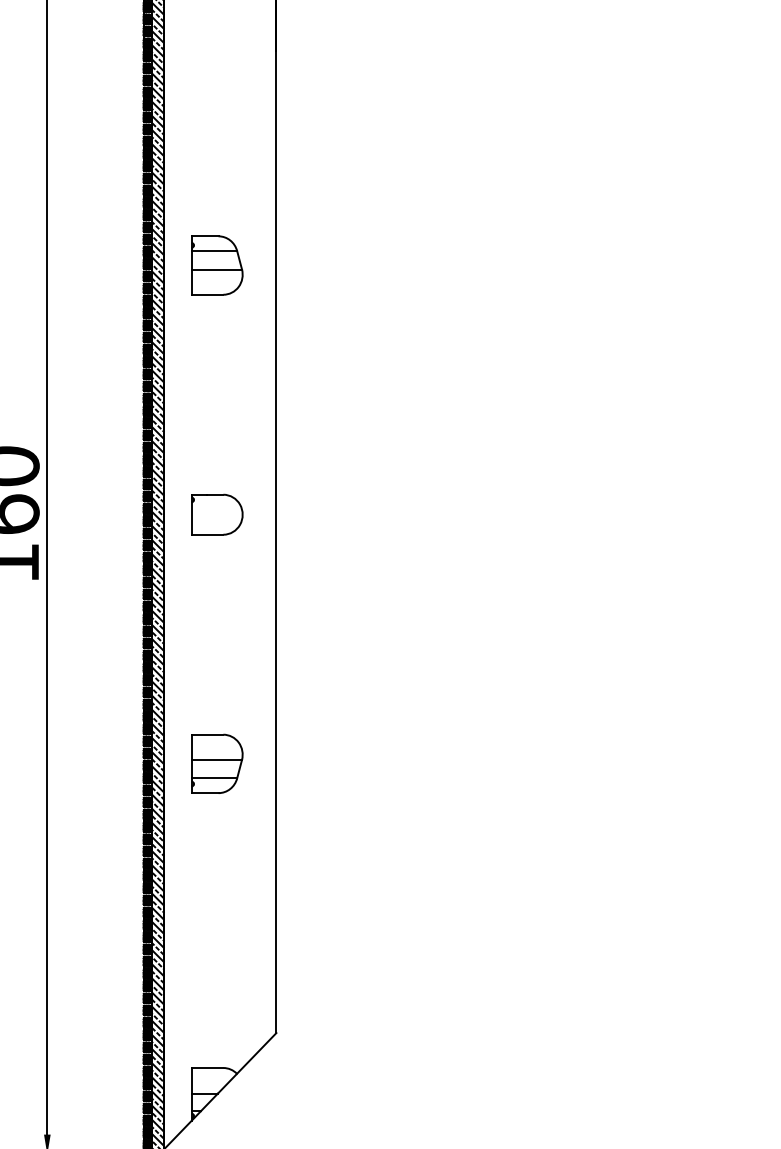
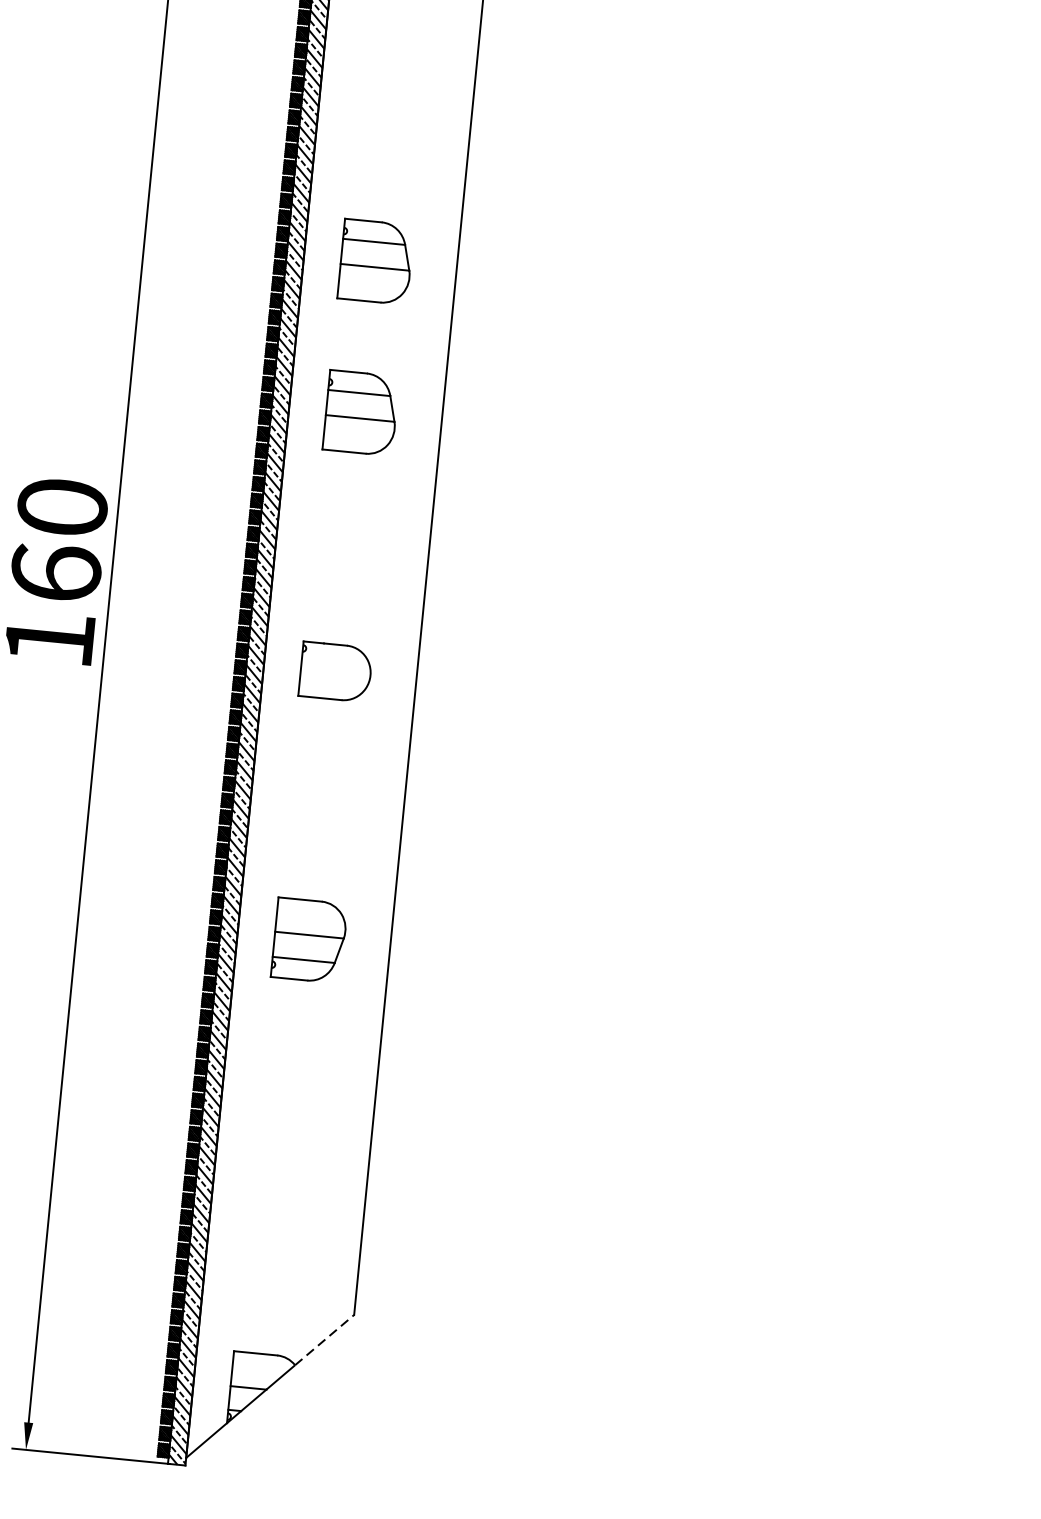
part: (217, 376) -> (361, 413), added
part: (217, 514) -> (336, 671), moved
line: (257, 1053) -> (325, 1340), solid -> dashed

